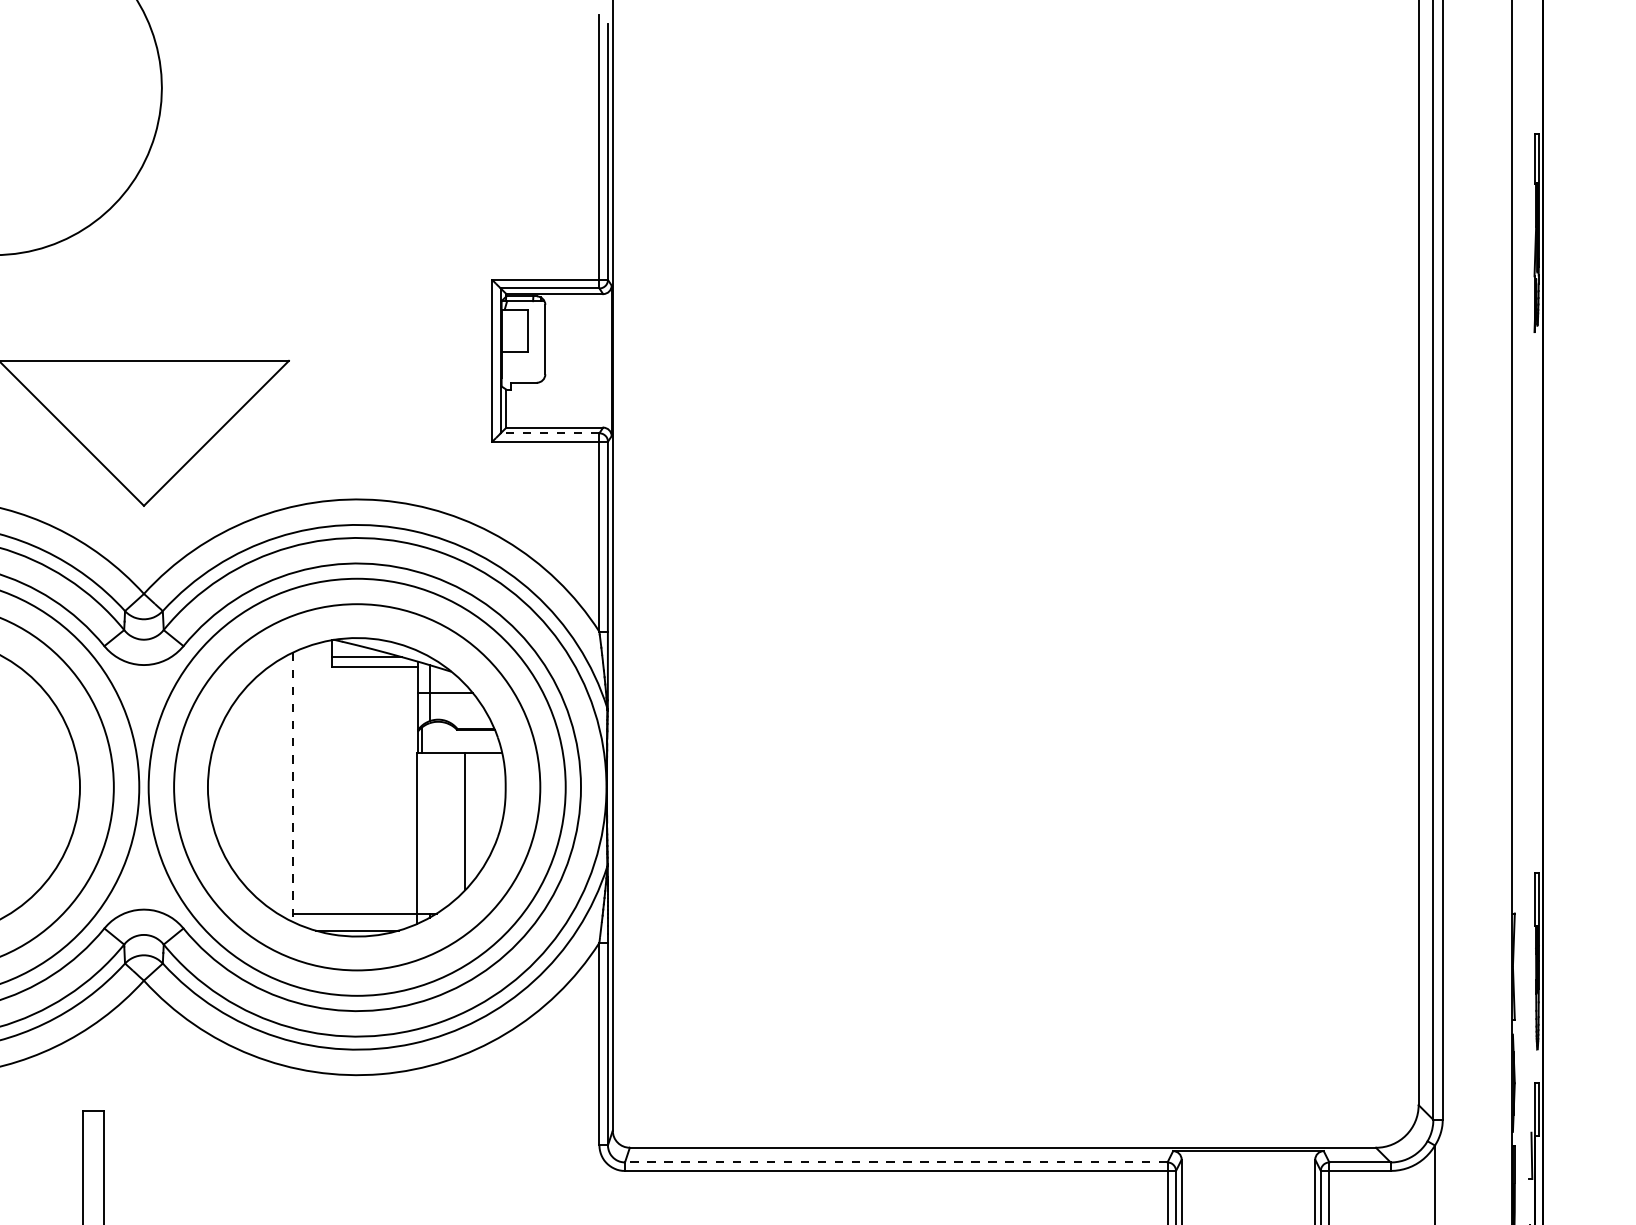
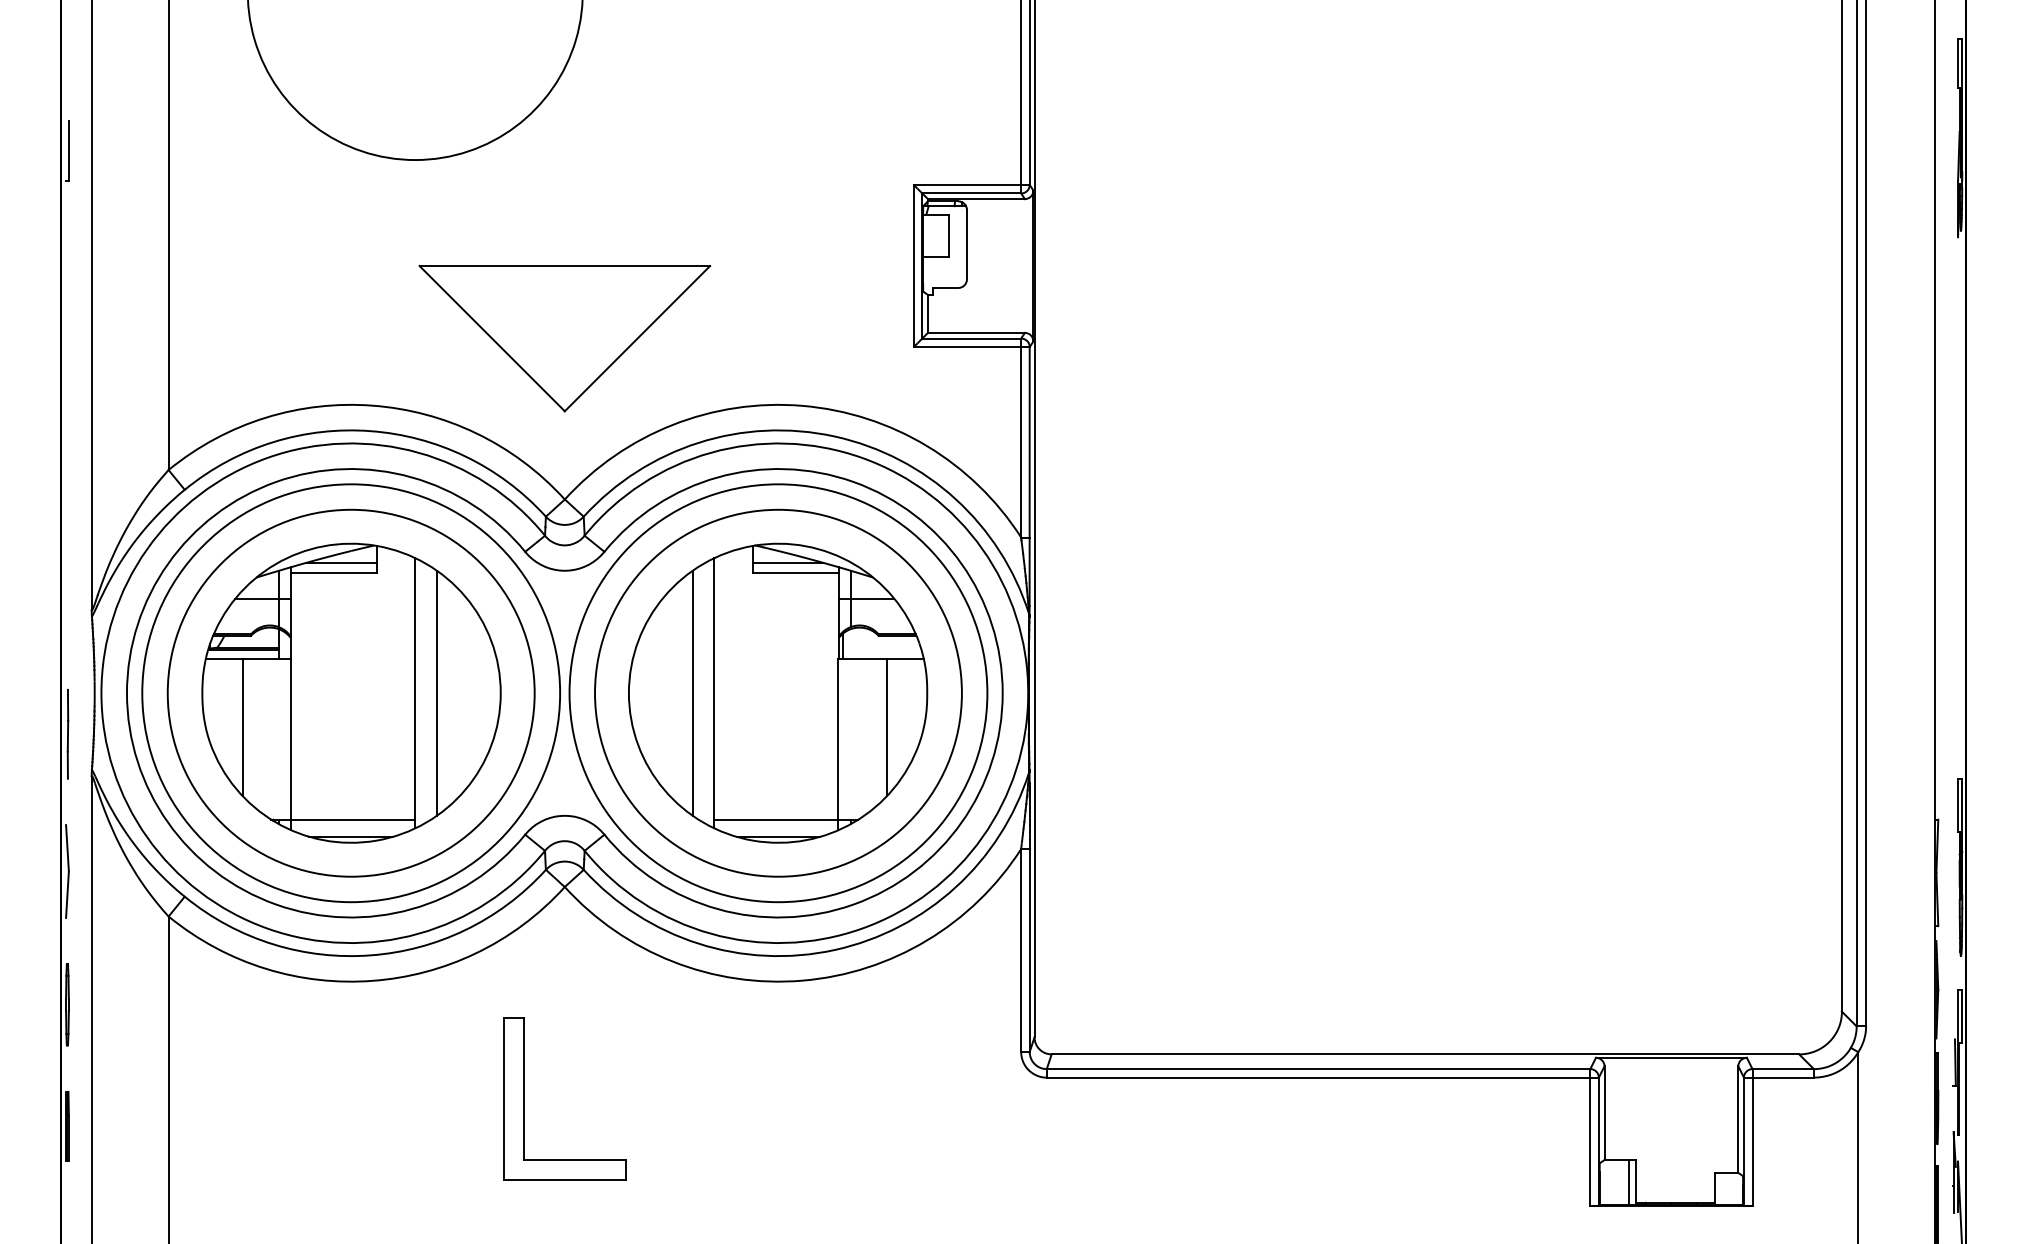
line: (549, 433) -> (971, 338), dashed -> solid
line: (15, 786) -> (436, 692), added
line: (272, 786) -> (693, 692), added
line: (293, 787) -> (714, 693), dashed -> solid
line: (896, 1162) -> (1318, 1069), dashed -> solid

